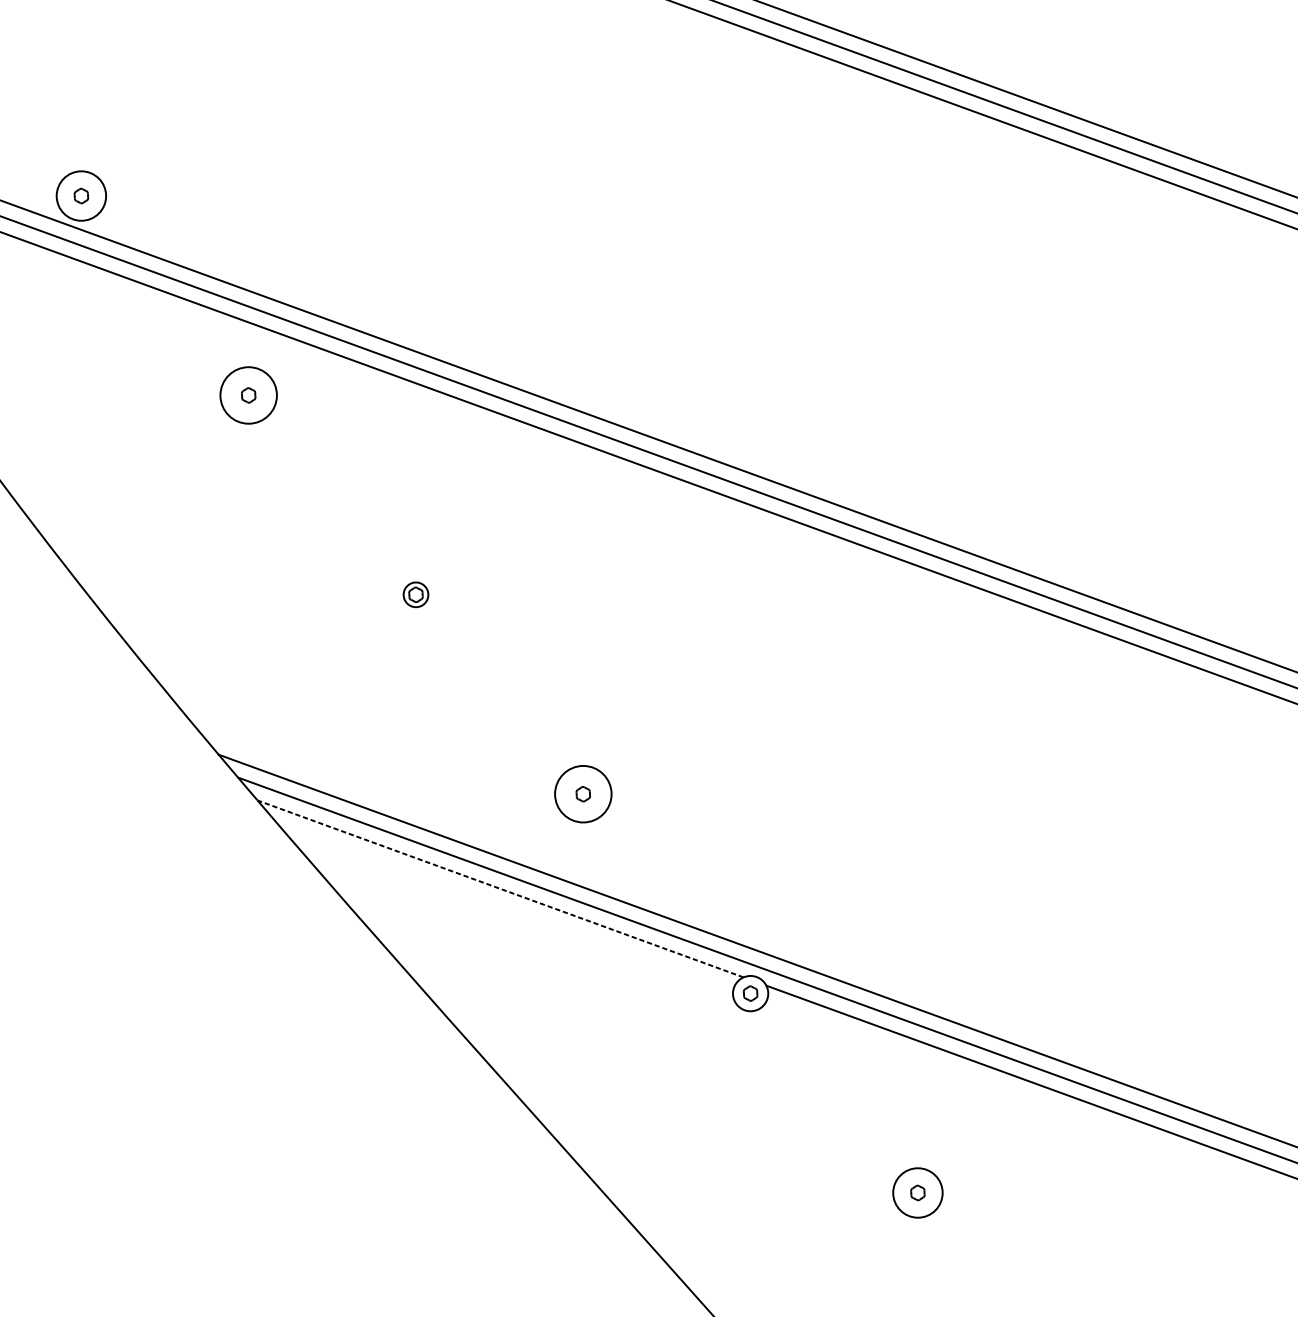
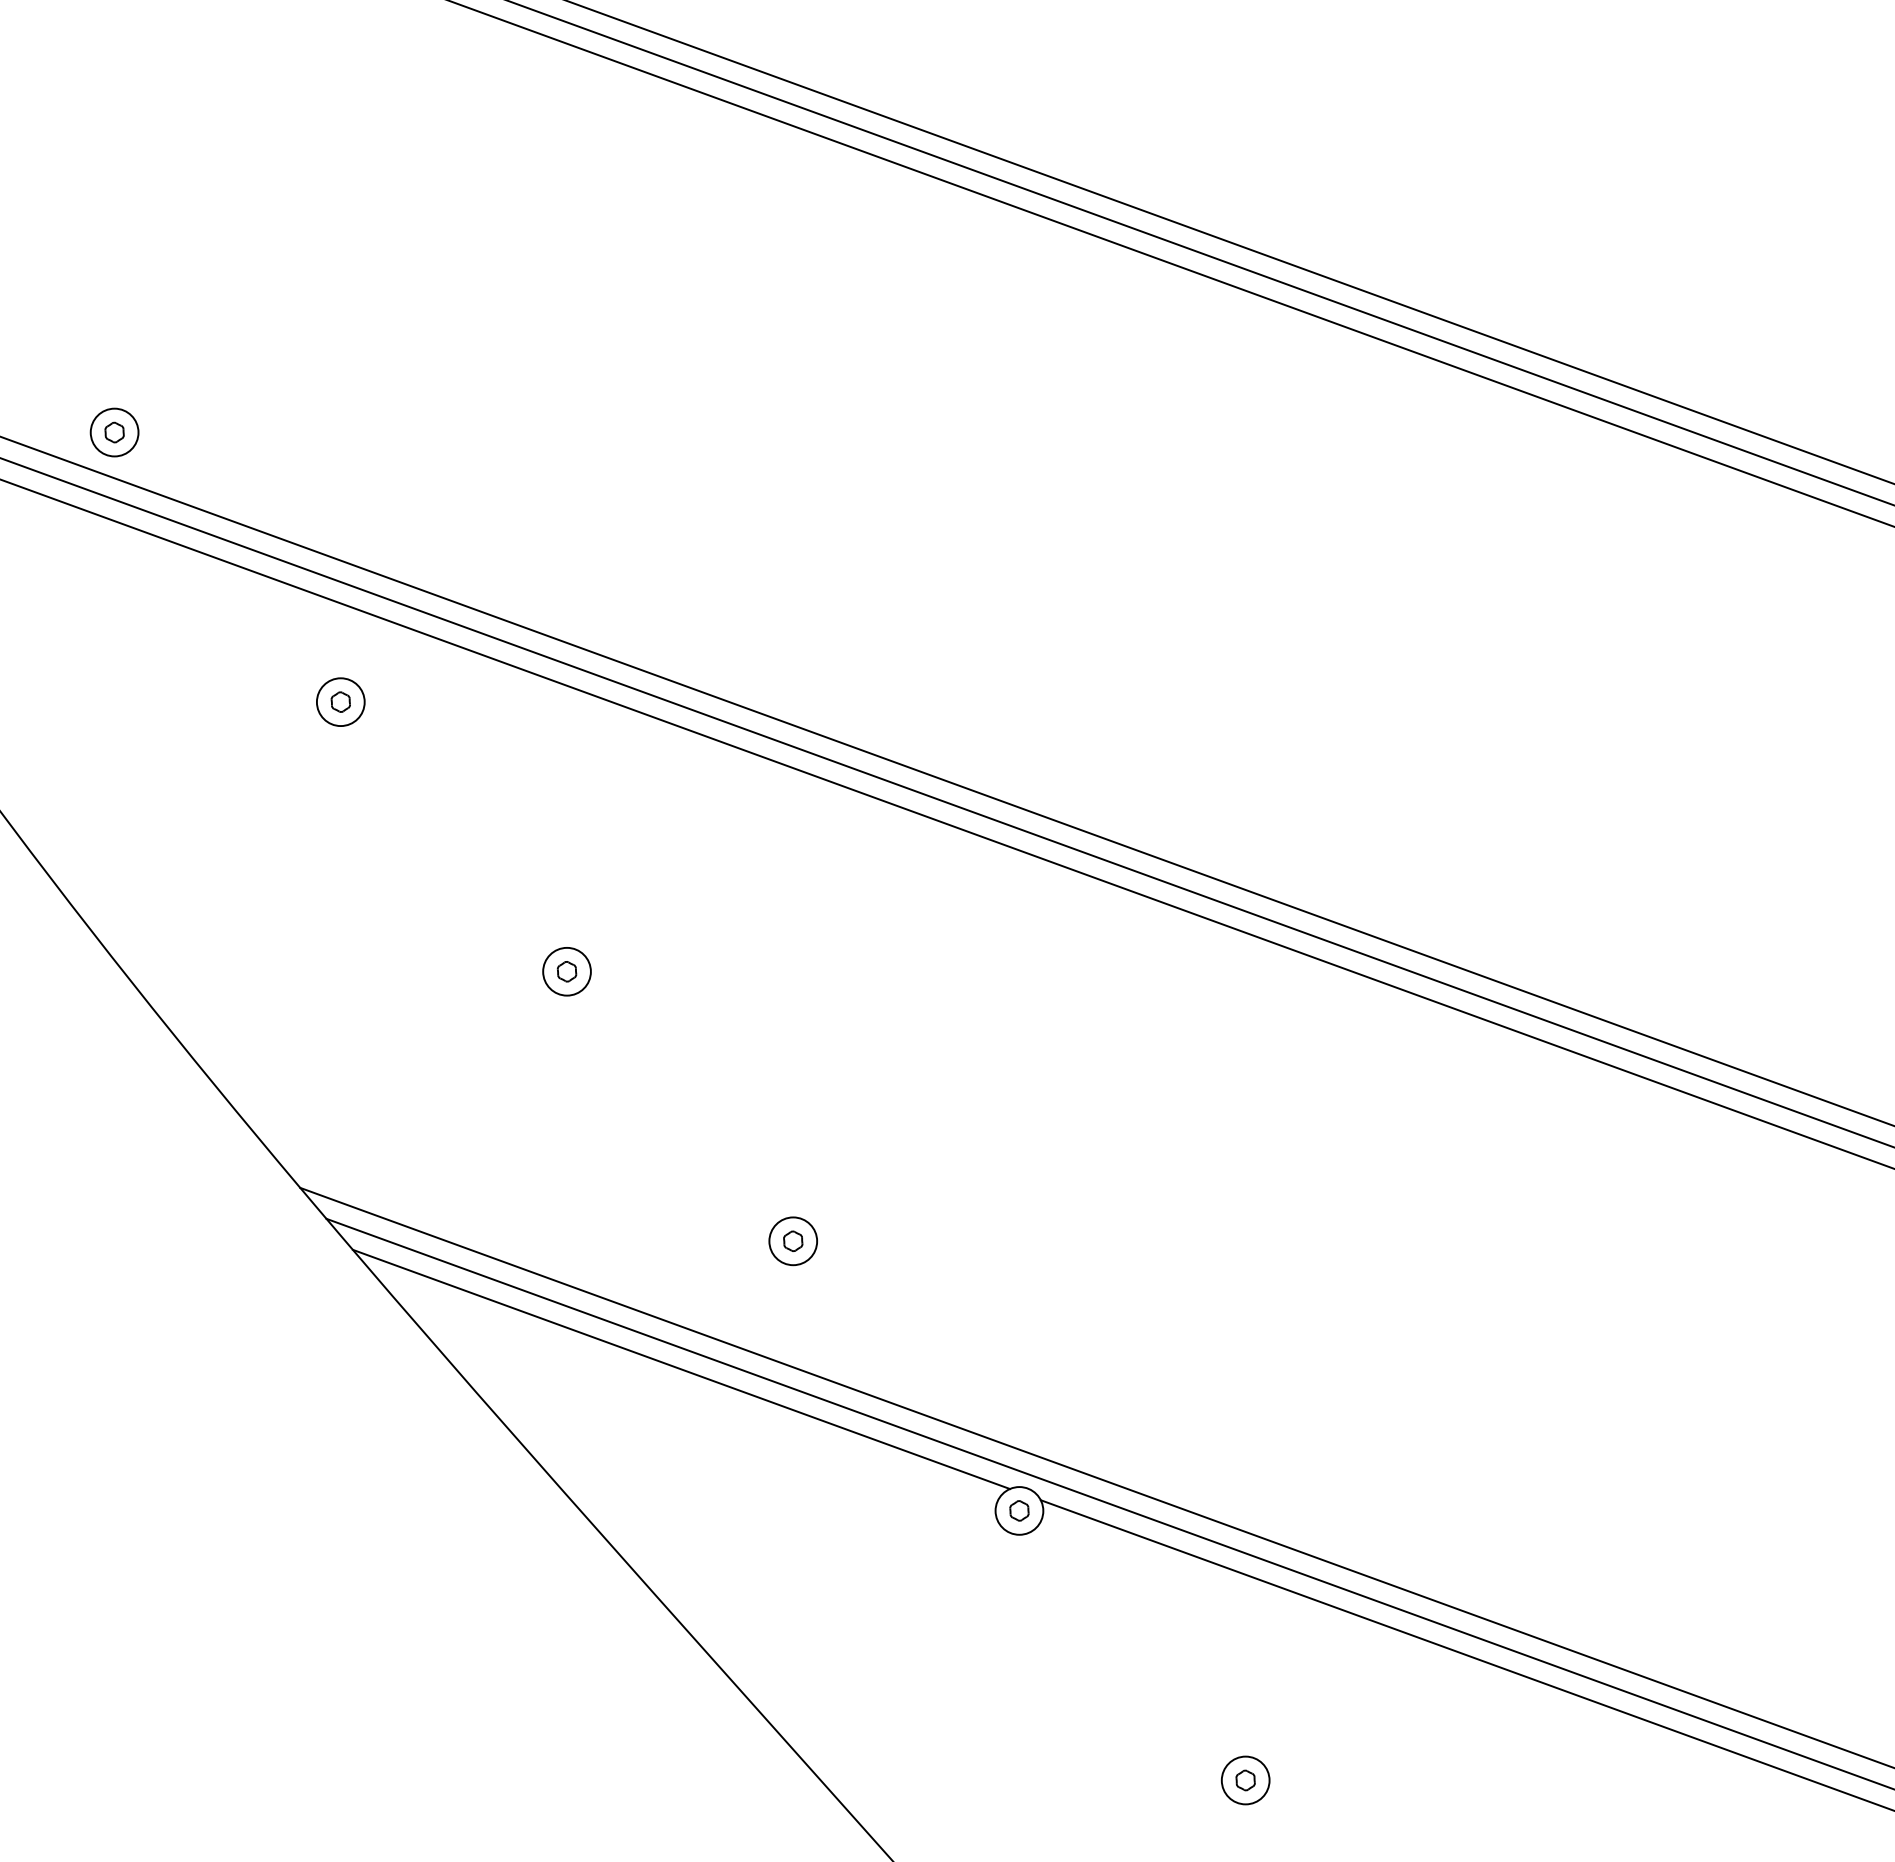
circle: (81, 196) -> (114, 432), size x0.71
circle: (248, 395) -> (340, 702), size x0.62
circle: (415, 594) -> (566, 971), size x1.43
circle: (583, 794) -> (793, 1241), size x0.62
line: (500, 889) -> (681, 1369), dashed -> solid
circle: (917, 1192) -> (1245, 1780), size x0.71

